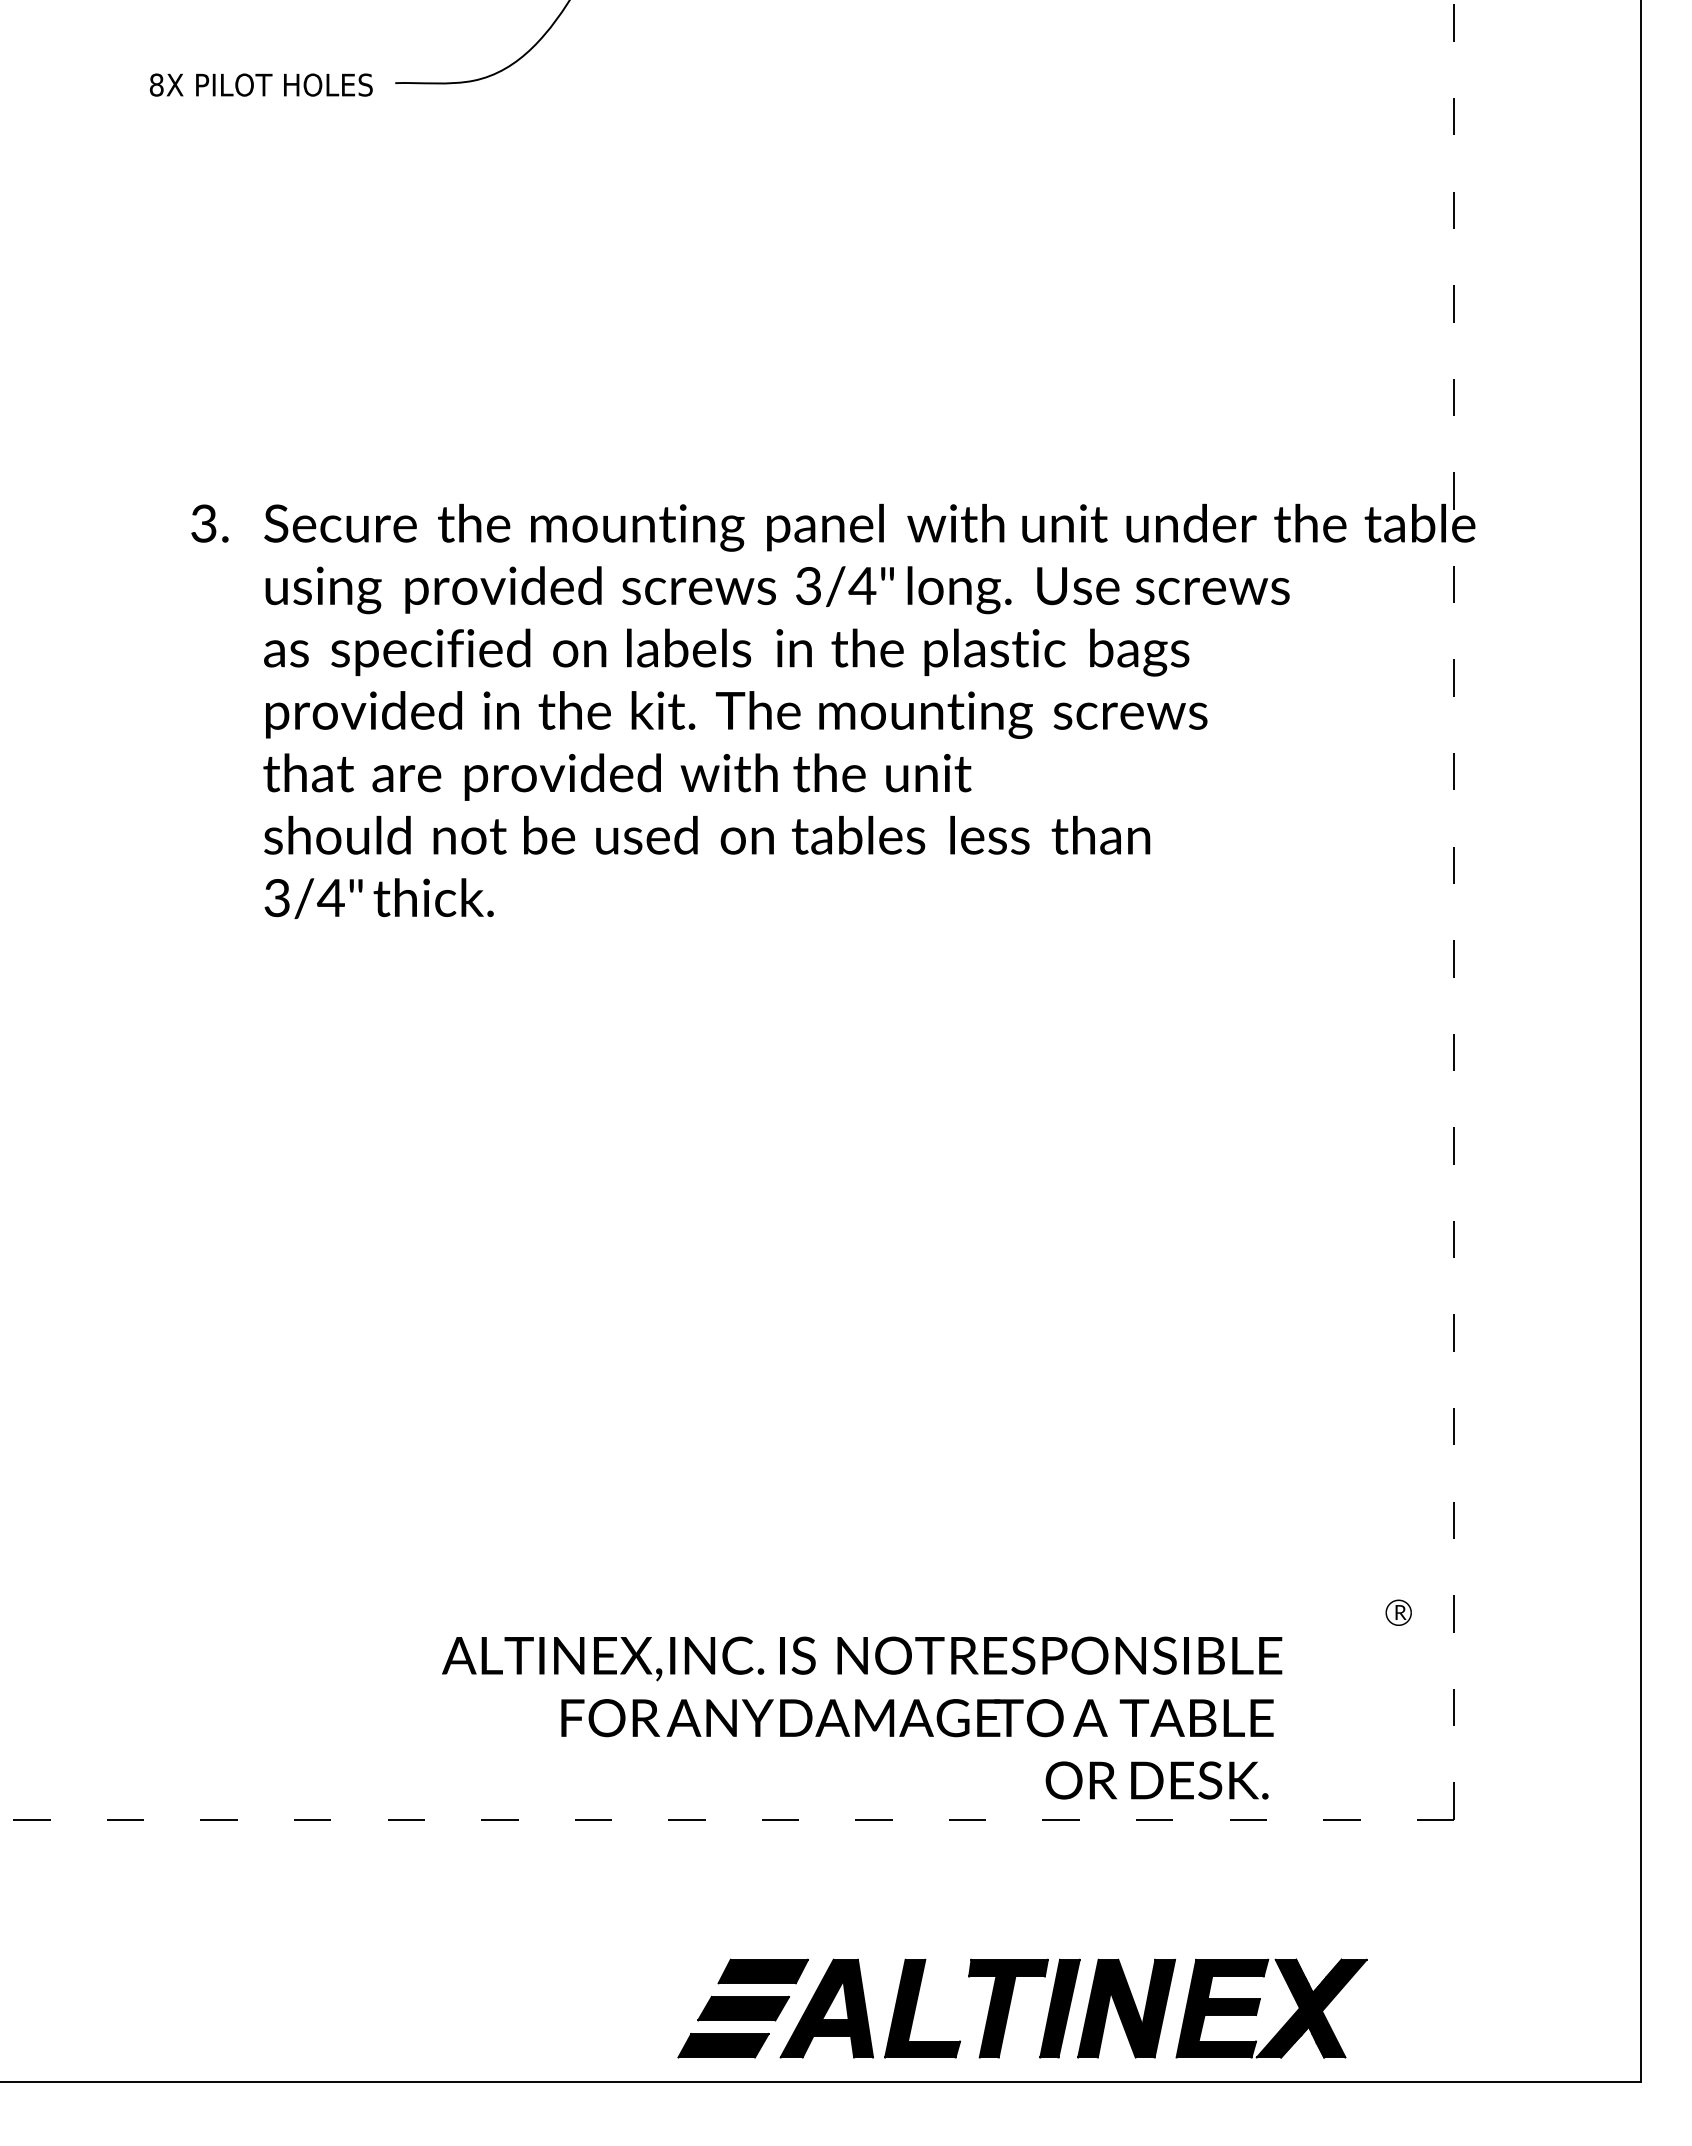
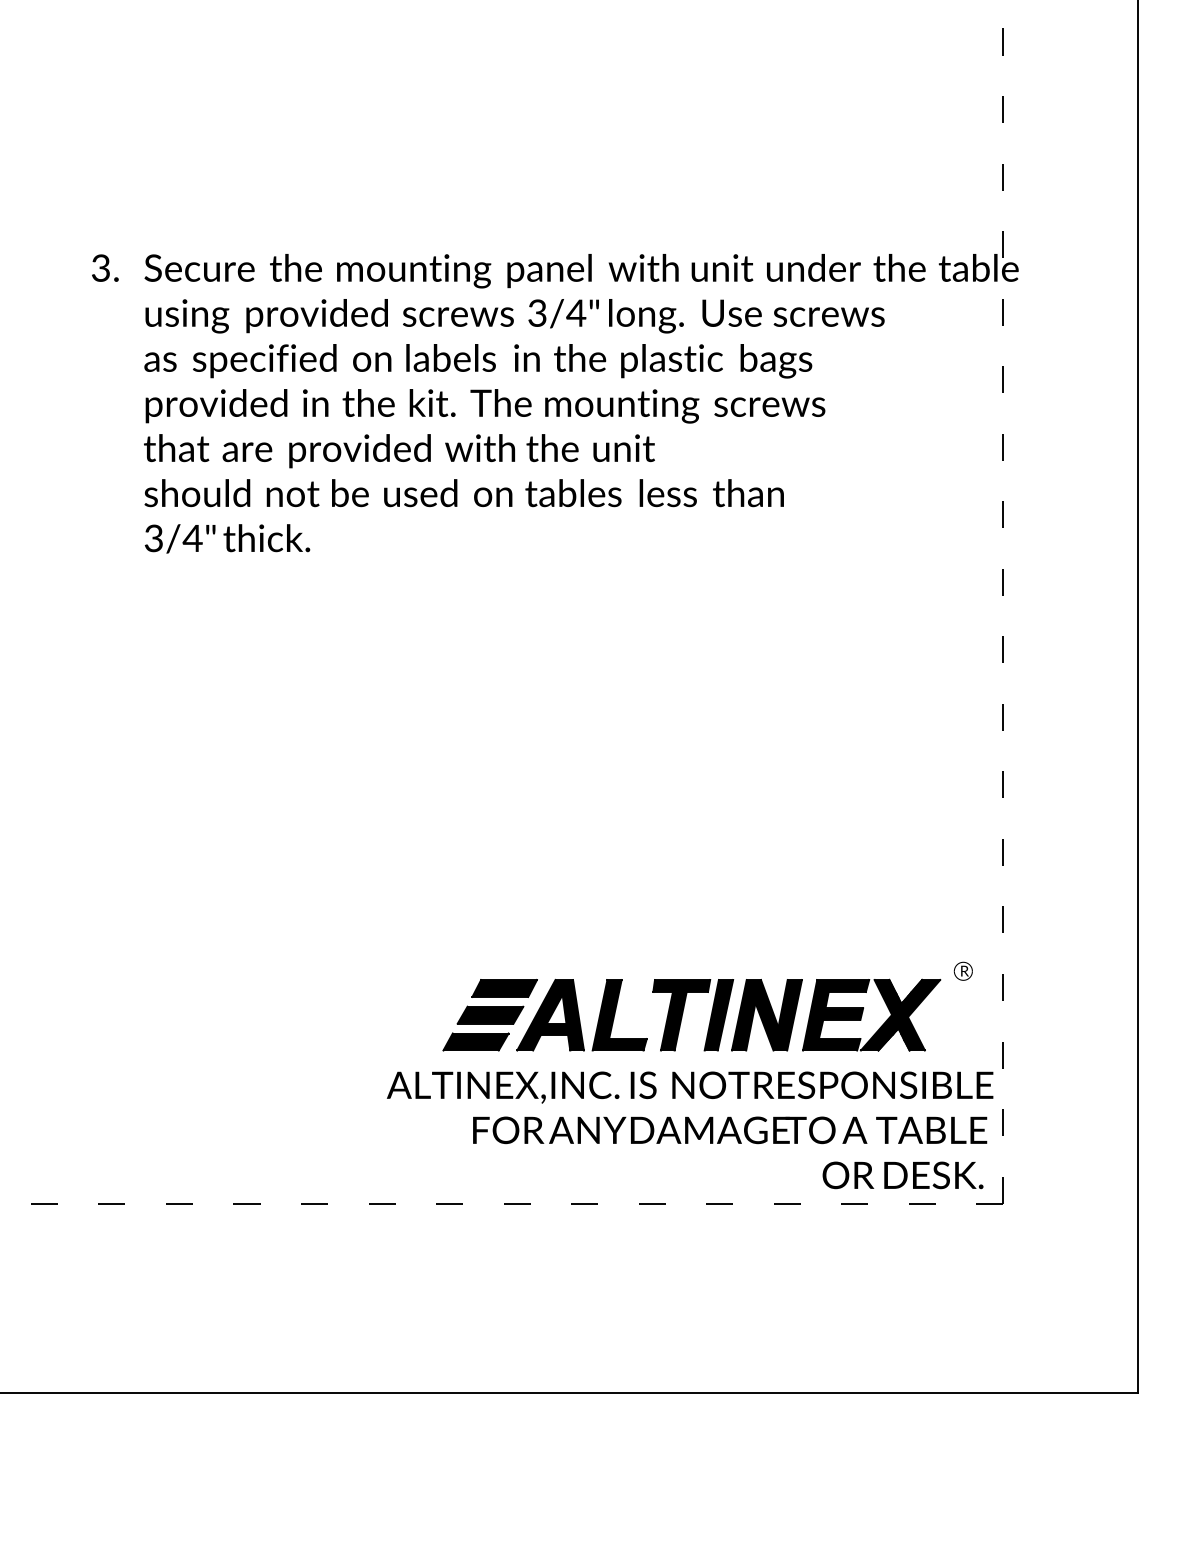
text: (1398, 1612) -> (963, 971), moved
text: (862, 1717) -> (690, 1129), moved
part: (1010, 2006) -> (683, 1013), moved

